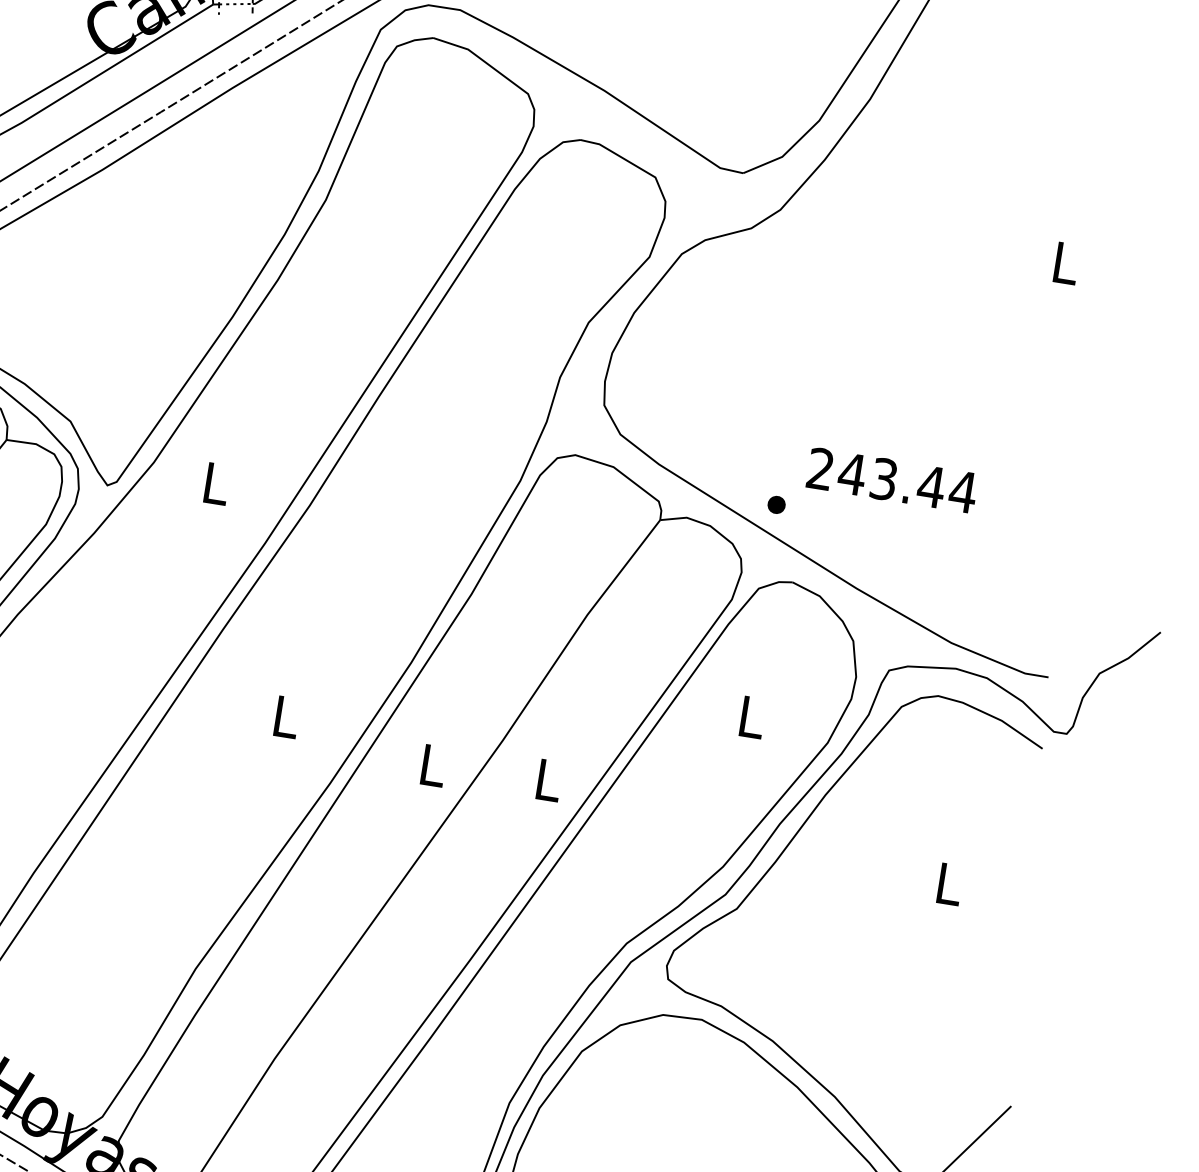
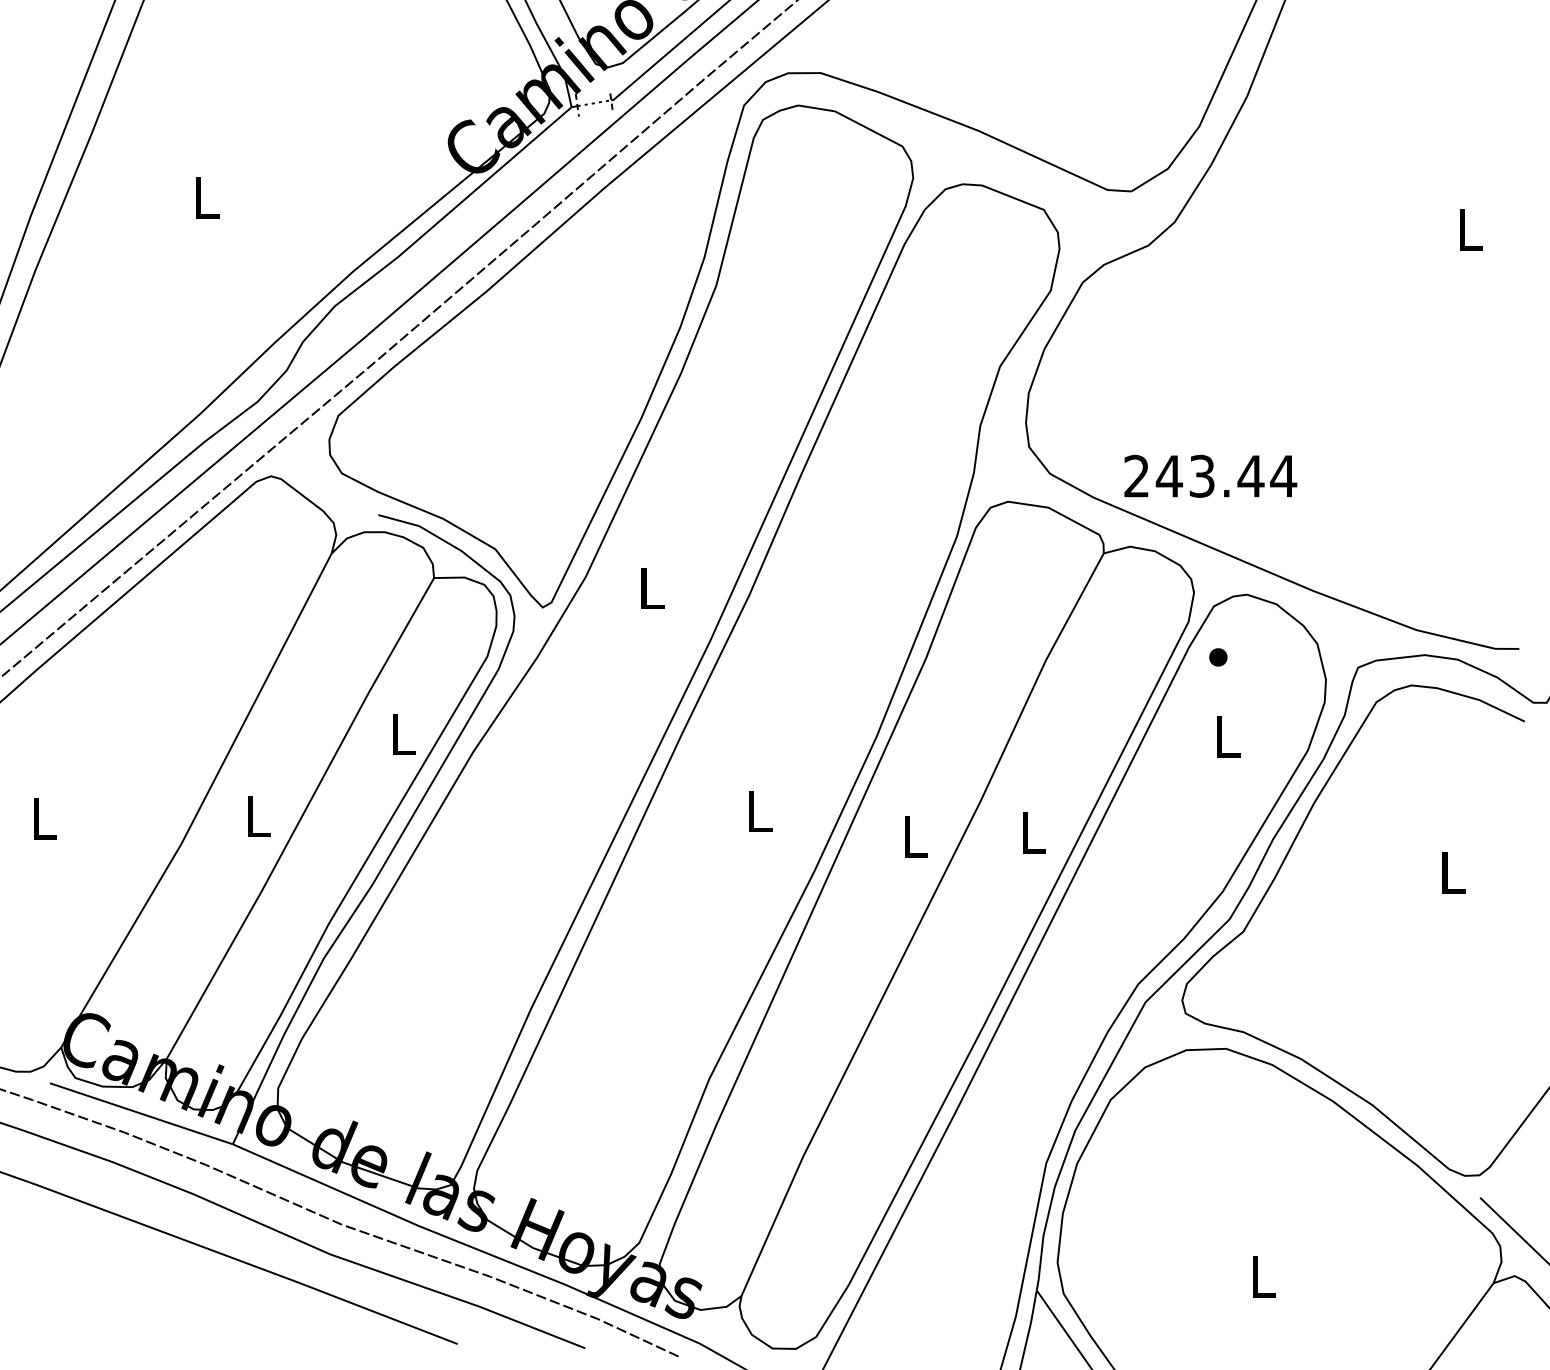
text: (892, 479) -> (1210, 475), moved
part: (776, 505) -> (1218, 657), moved

